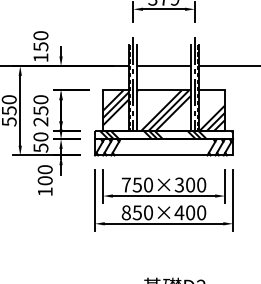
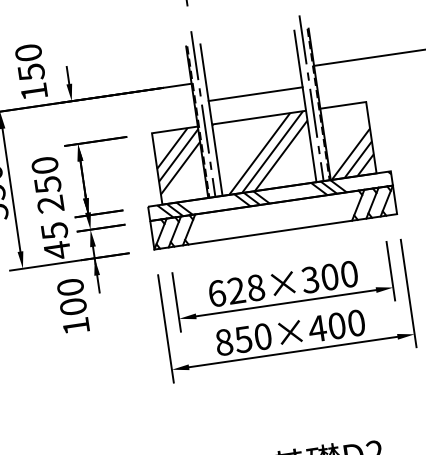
line: (163, 66) -> (254, 94), moved
text: (40, 142) -> (55, 240), 50 -> 45
text: (137, 184) -> (236, 289), 750×300 -> 628×300

